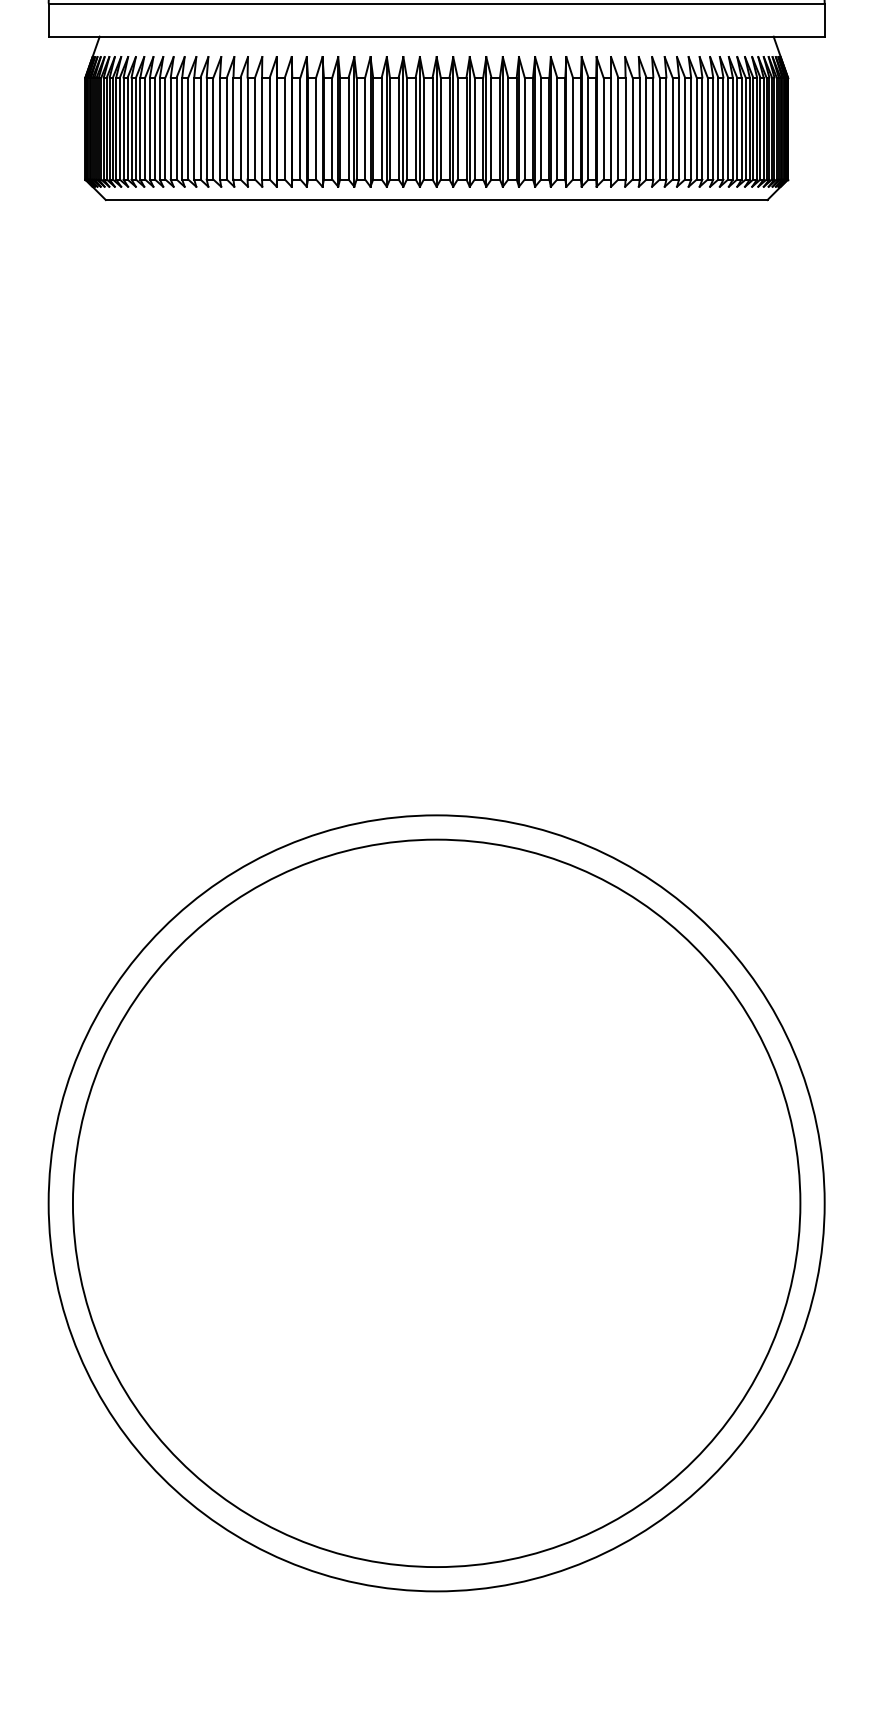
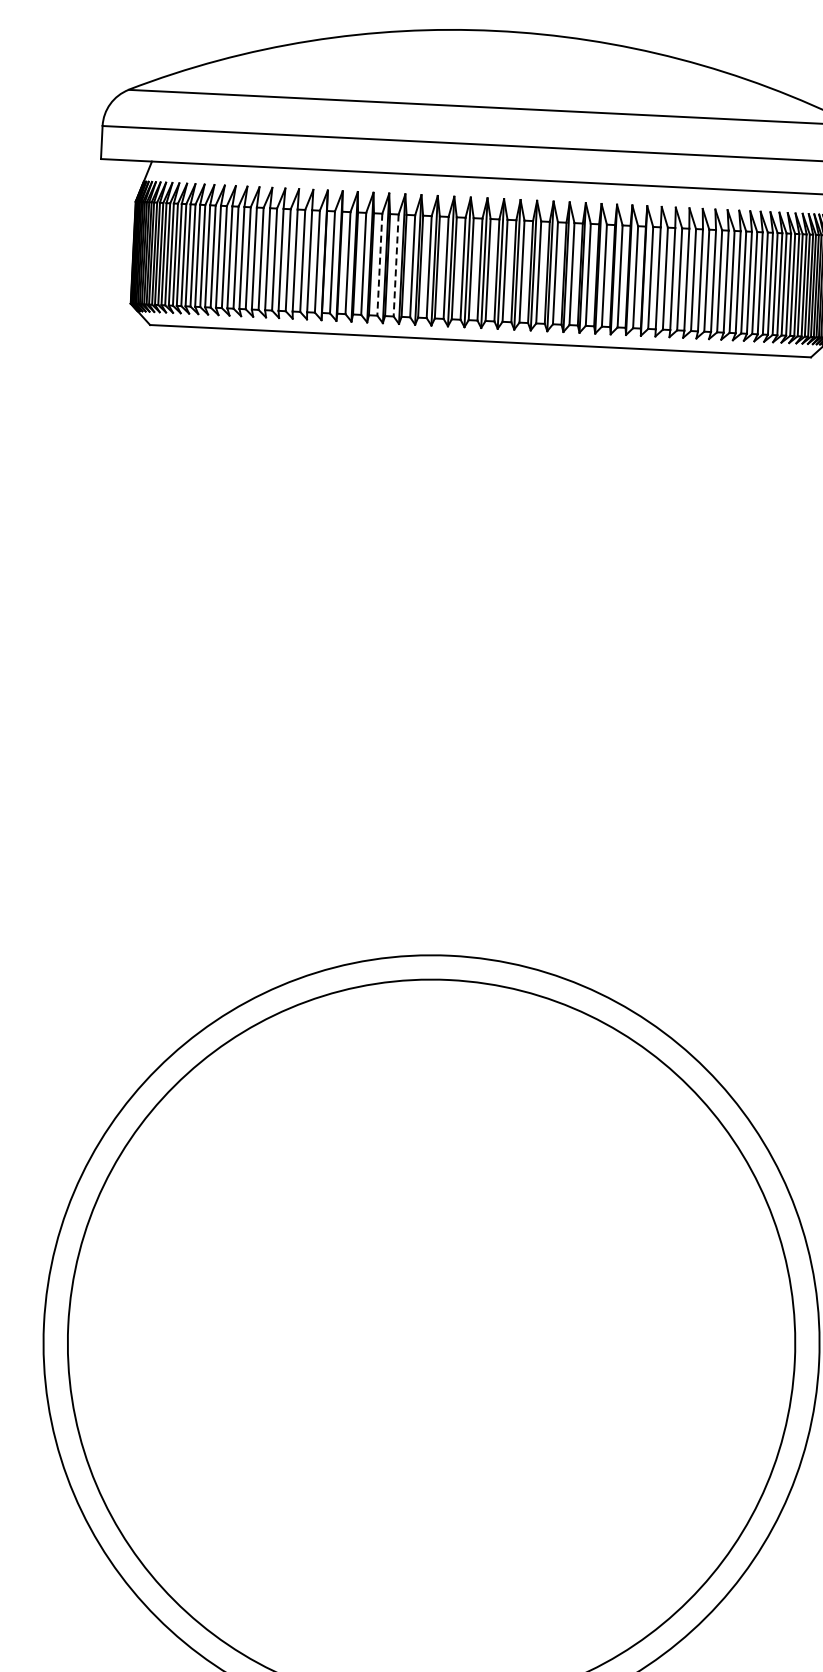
line: (332, 129) -> (379, 265), solid -> dashed
line: (348, 129) -> (395, 266), solid -> dashed

